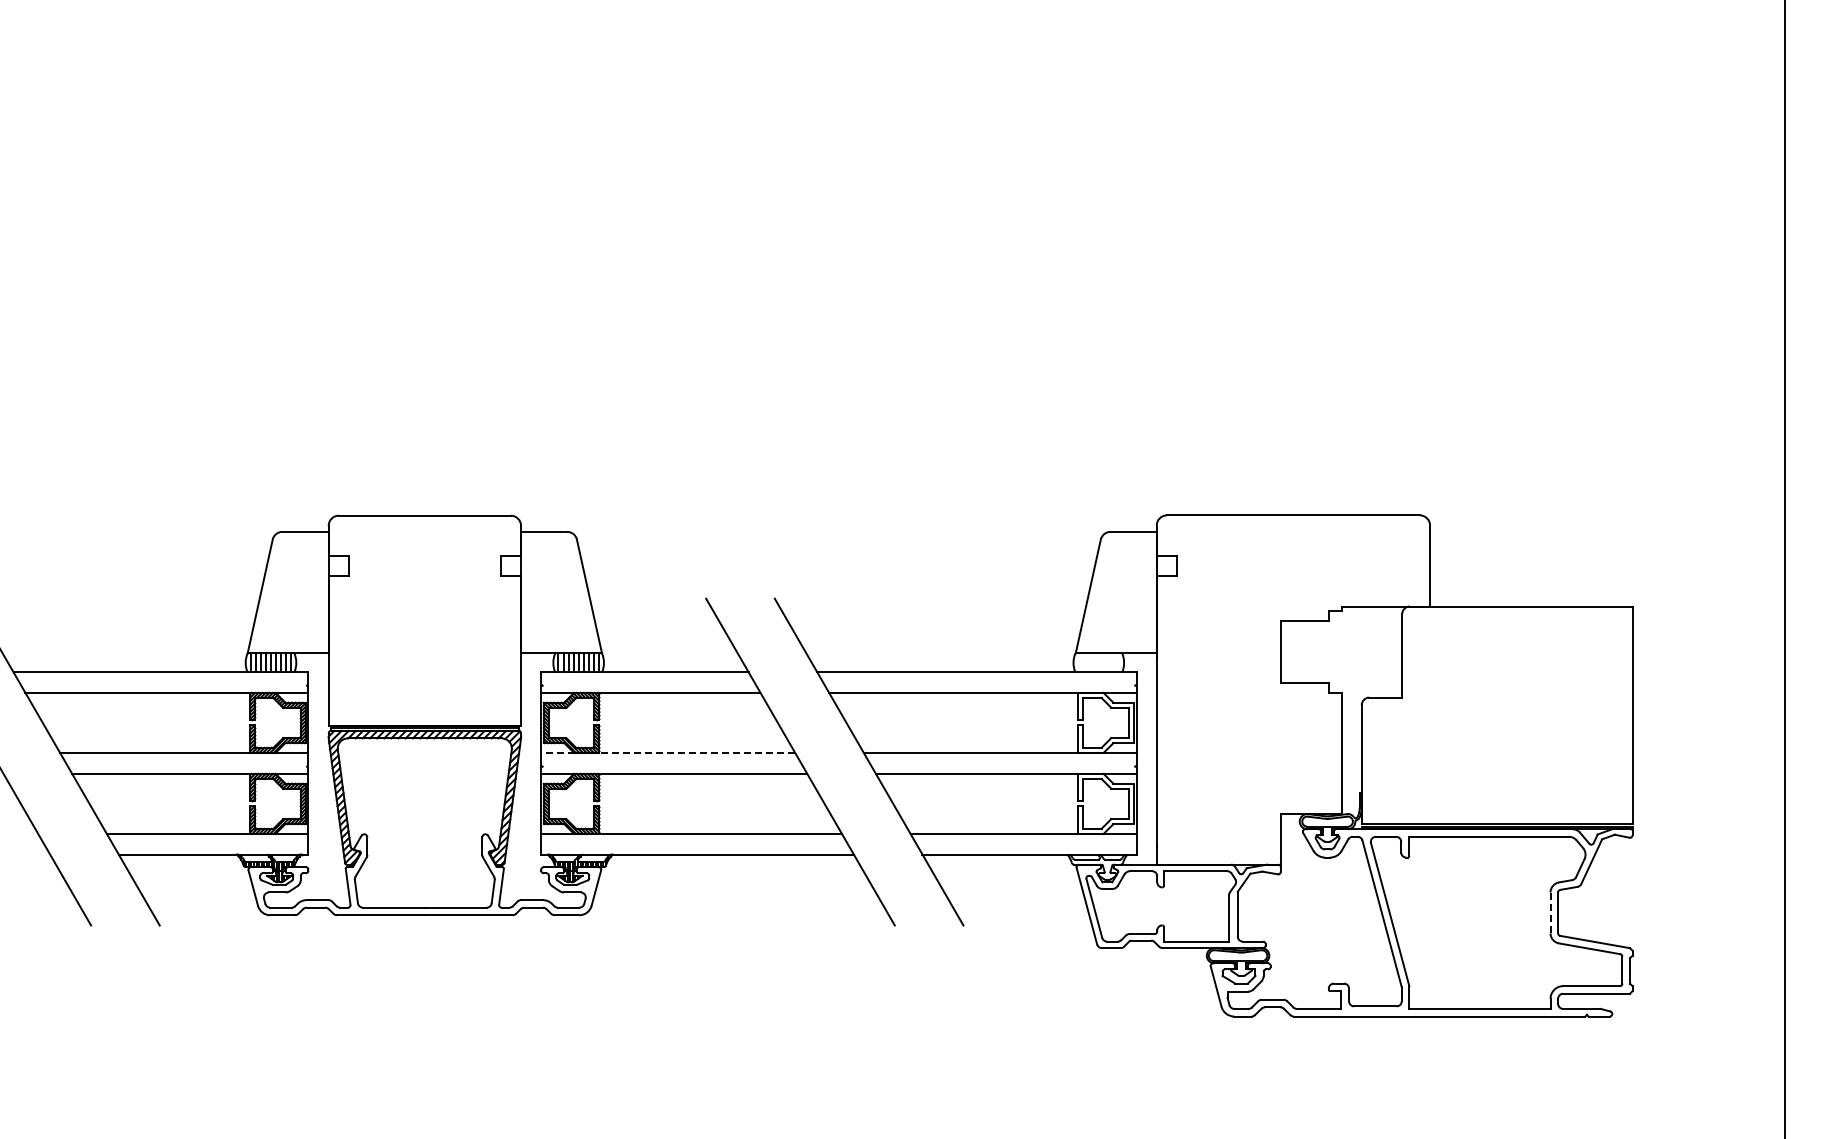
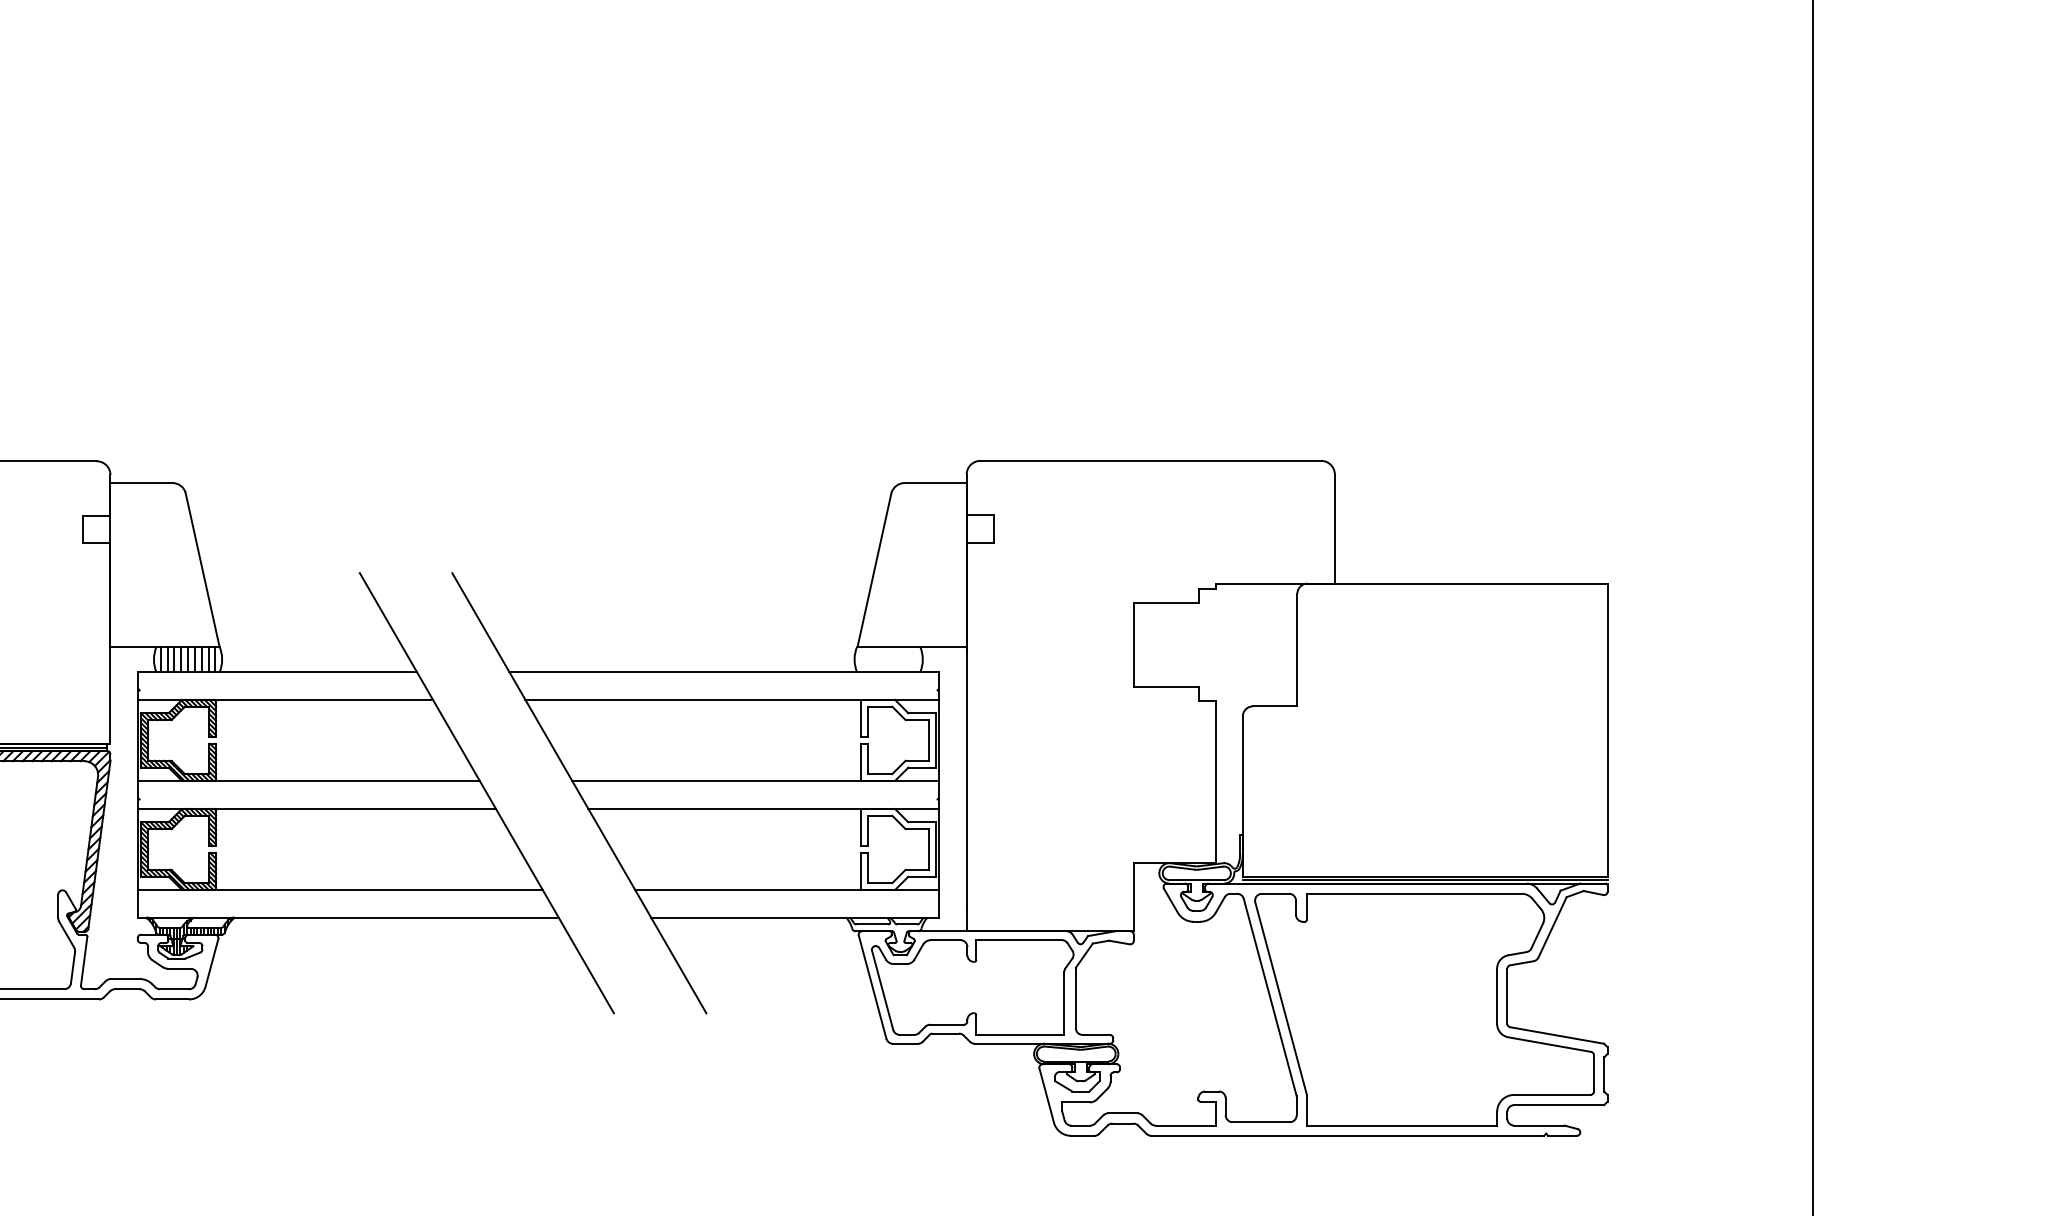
line: (667, 753) -> (307, 781), dashed -> solid
line: (1550, 912) -> (1497, 995), dashed -> solid

